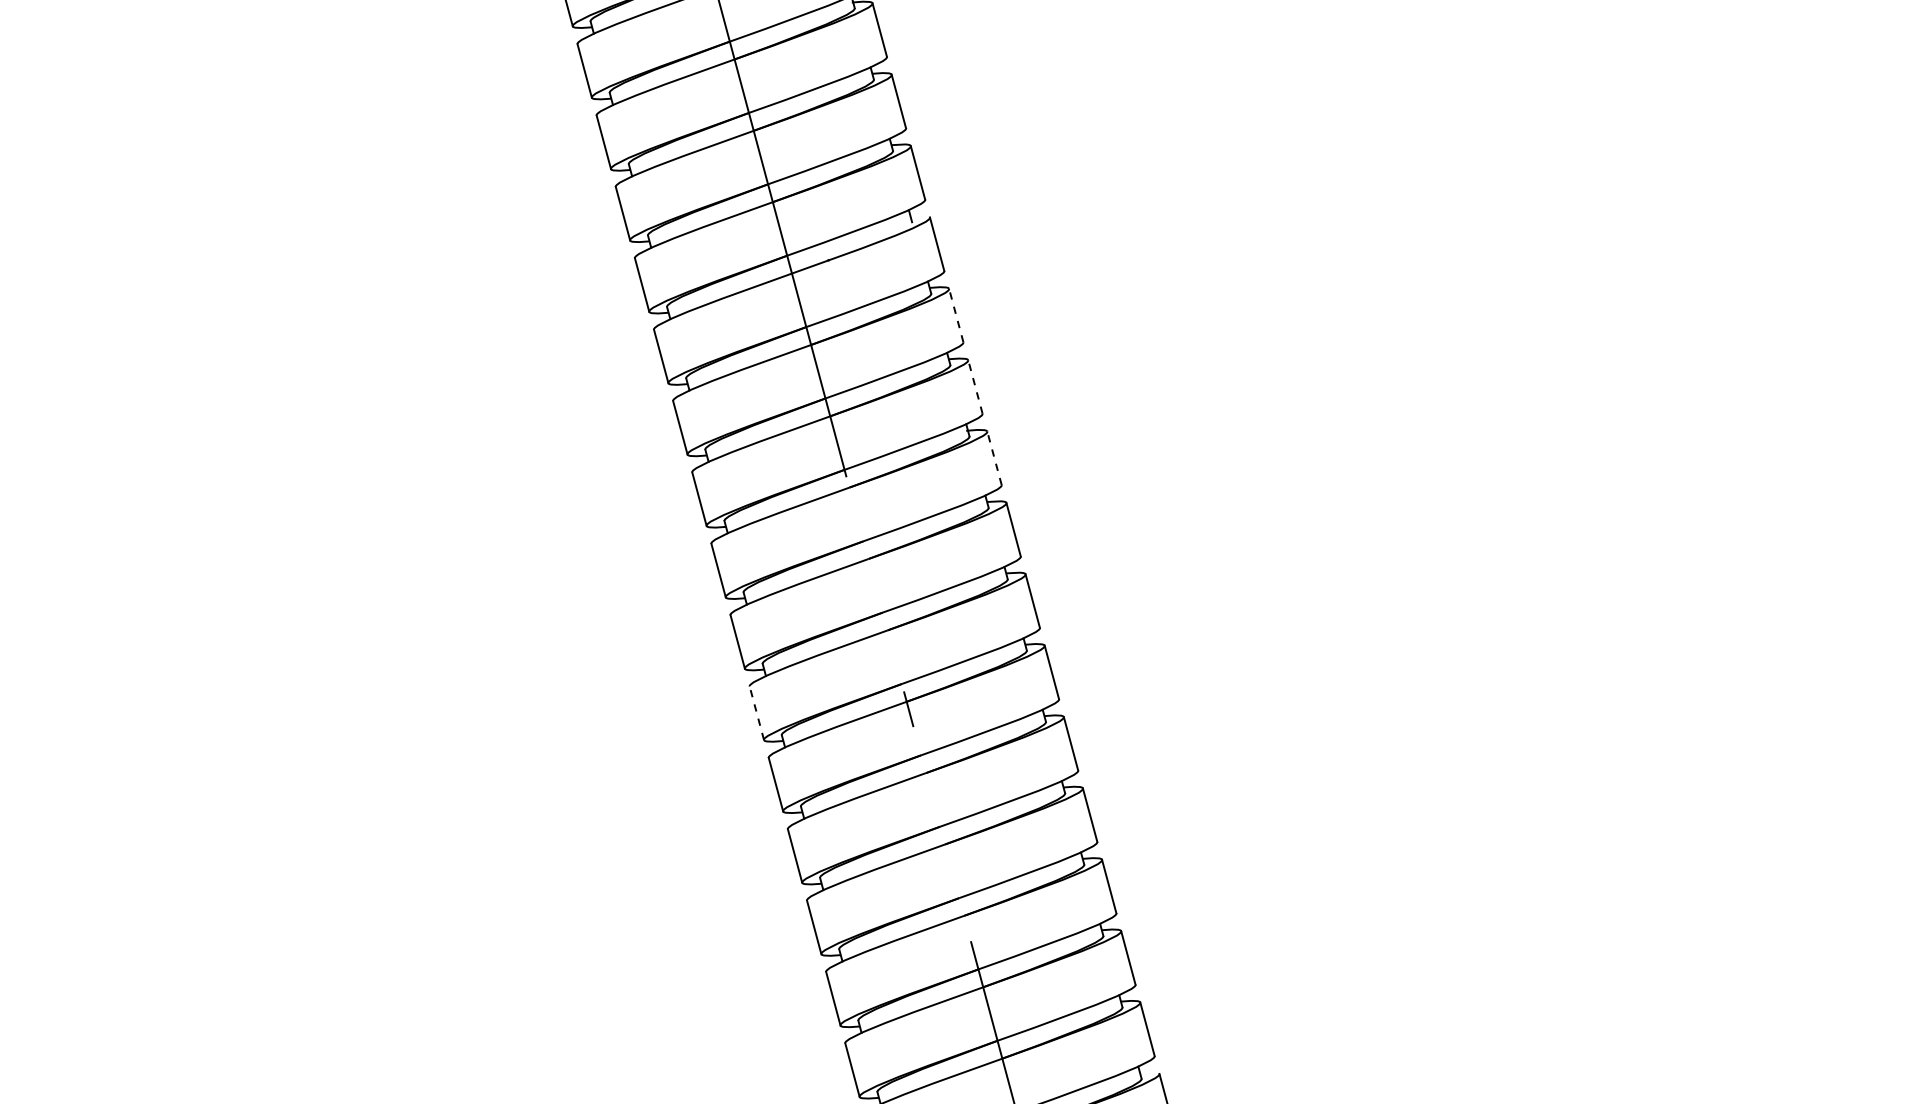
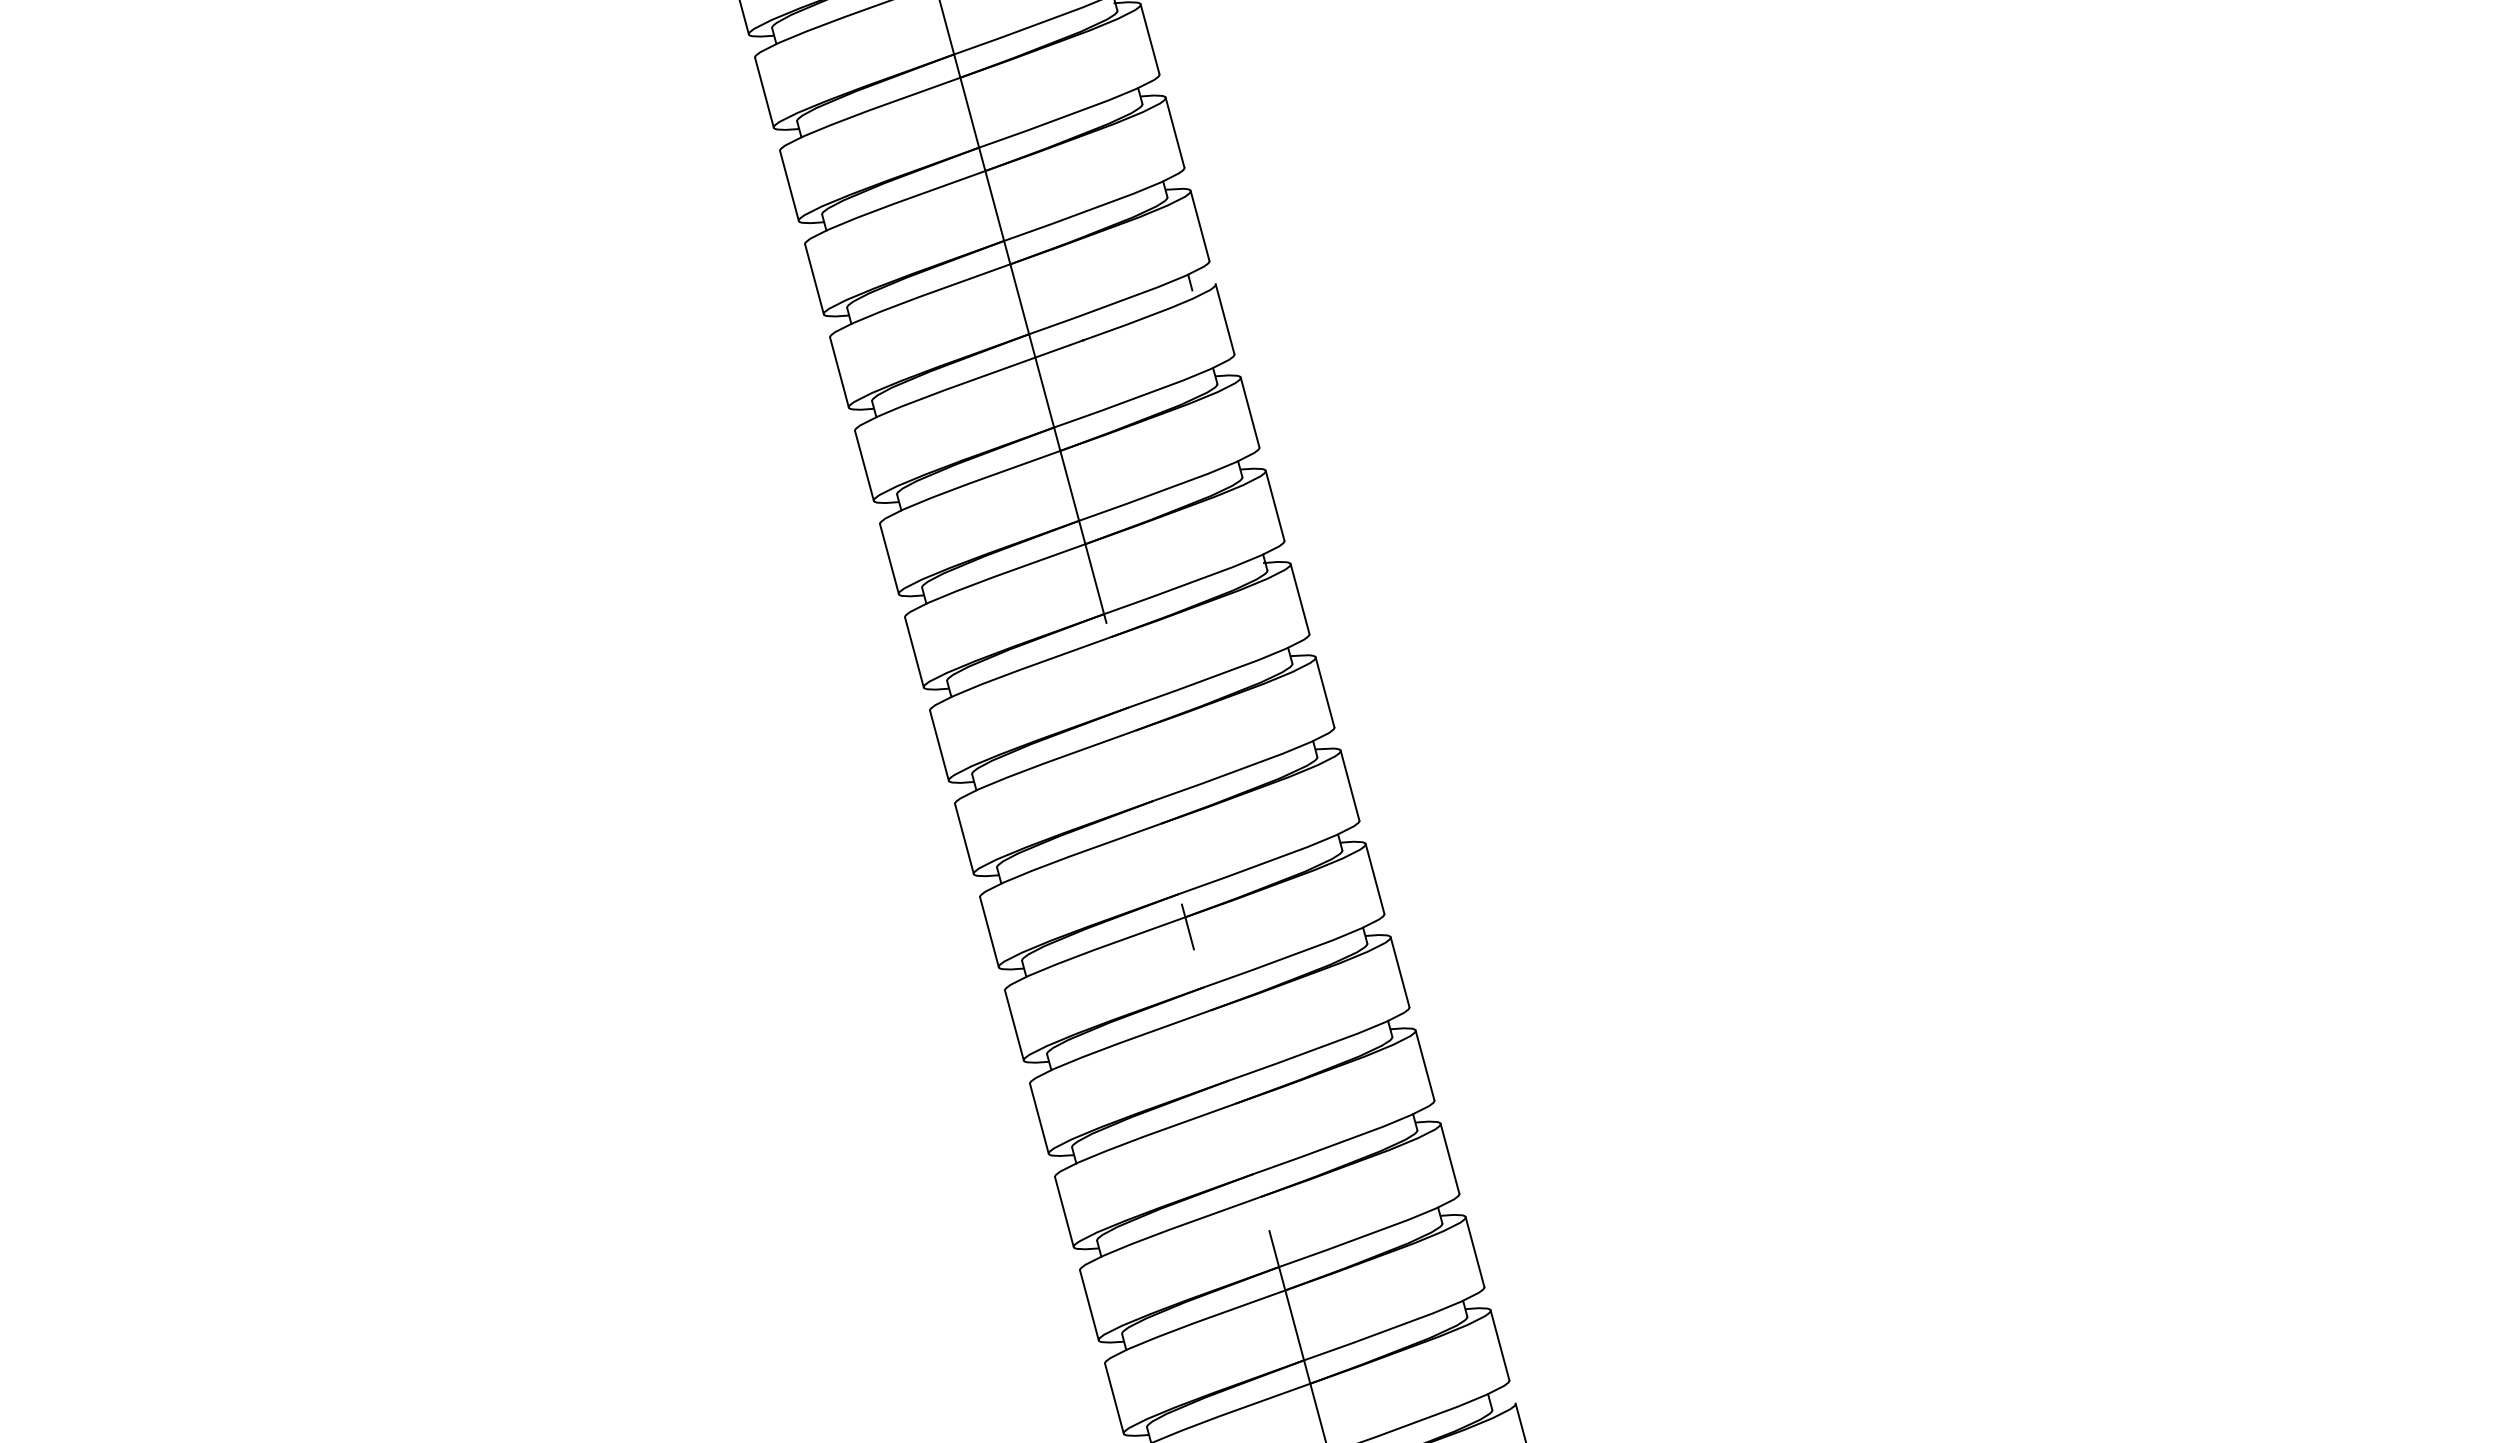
line: (955, 315) -> (1249, 412), dashed -> solid
line: (974, 386) -> (1274, 505), dashed -> solid
line: (994, 457) -> (1299, 598), dashed -> solid
line: (756, 712) -> (989, 931), dashed -> solid

